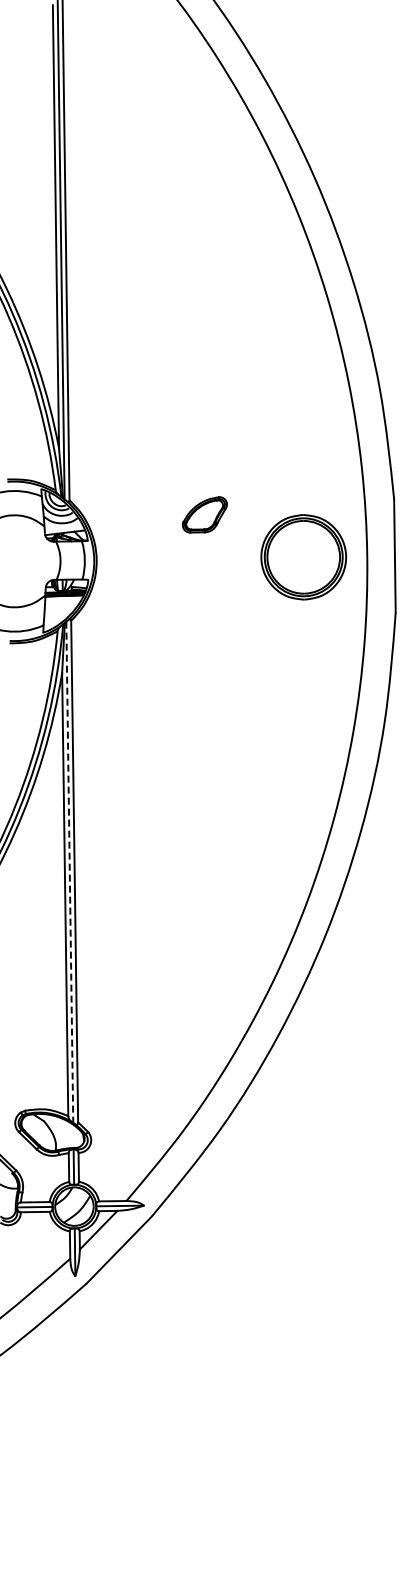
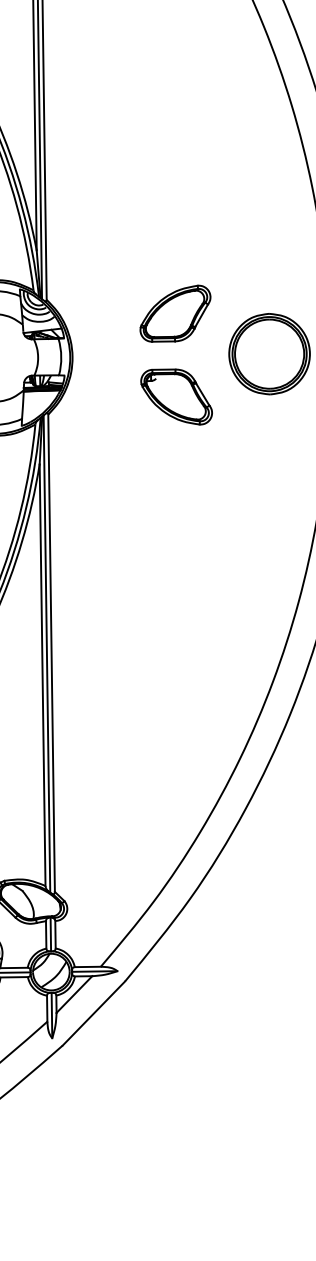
part: (204, 514) -> (175, 313), size x1.67
part: (205, 602) -> (176, 397), added
line: (69, 872) -> (46, 654), dashed -> solid

